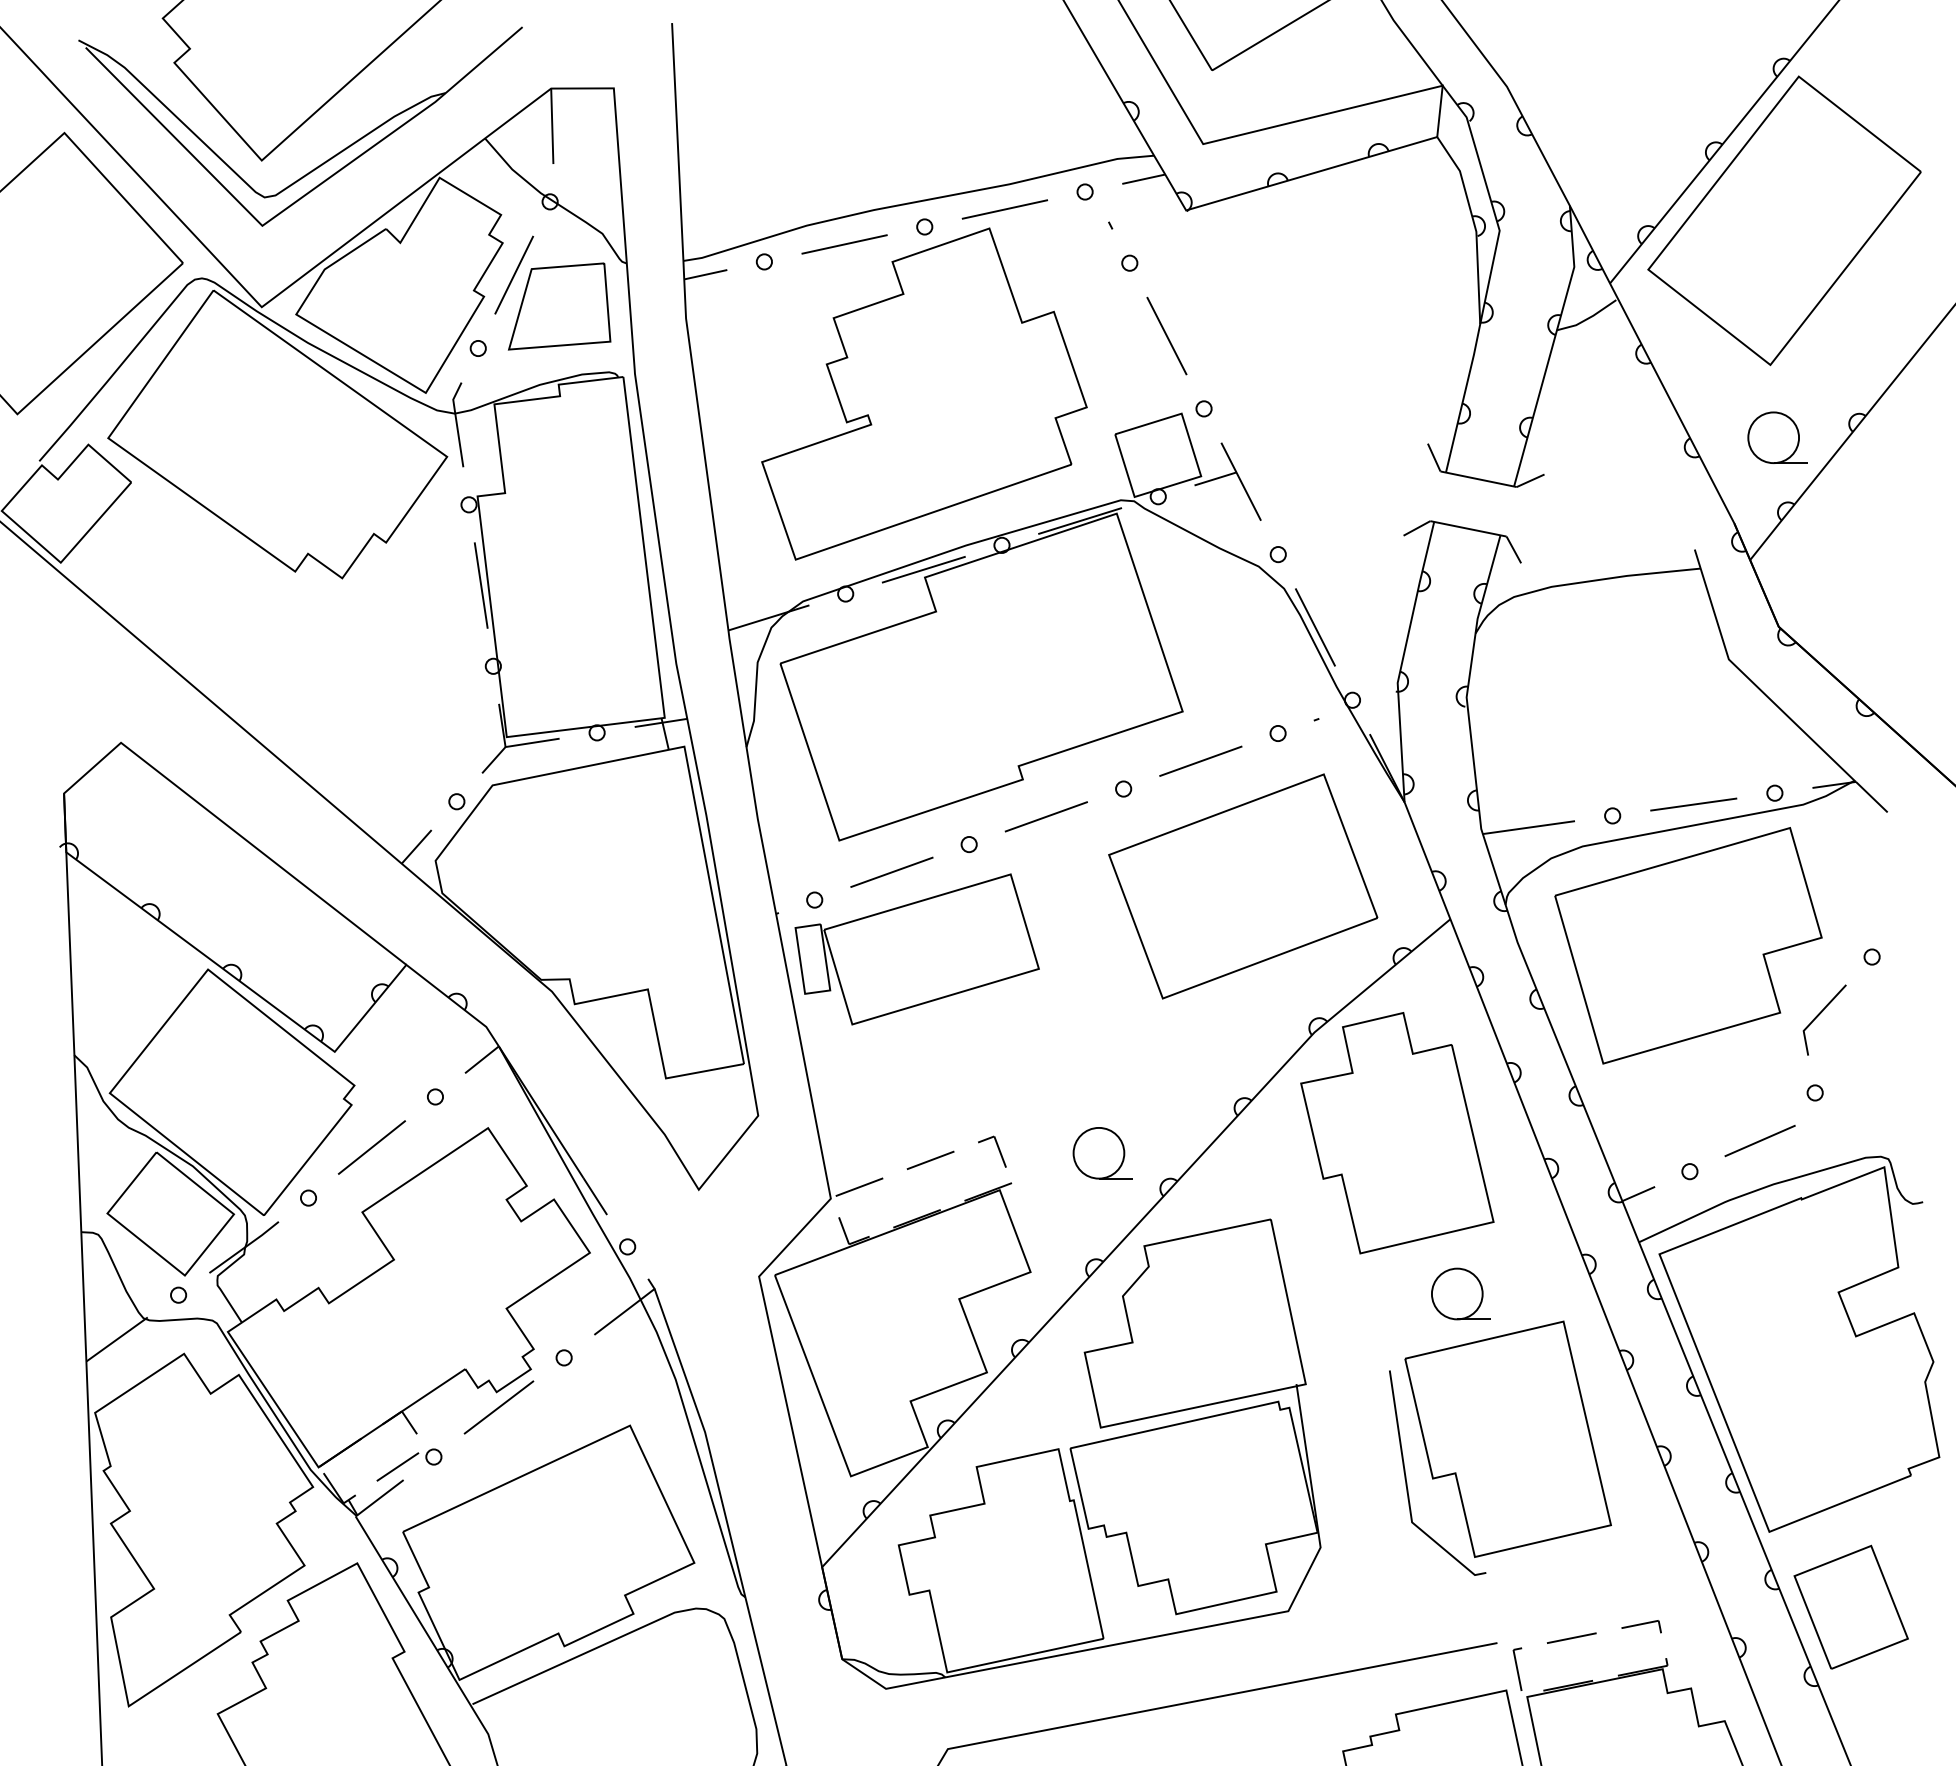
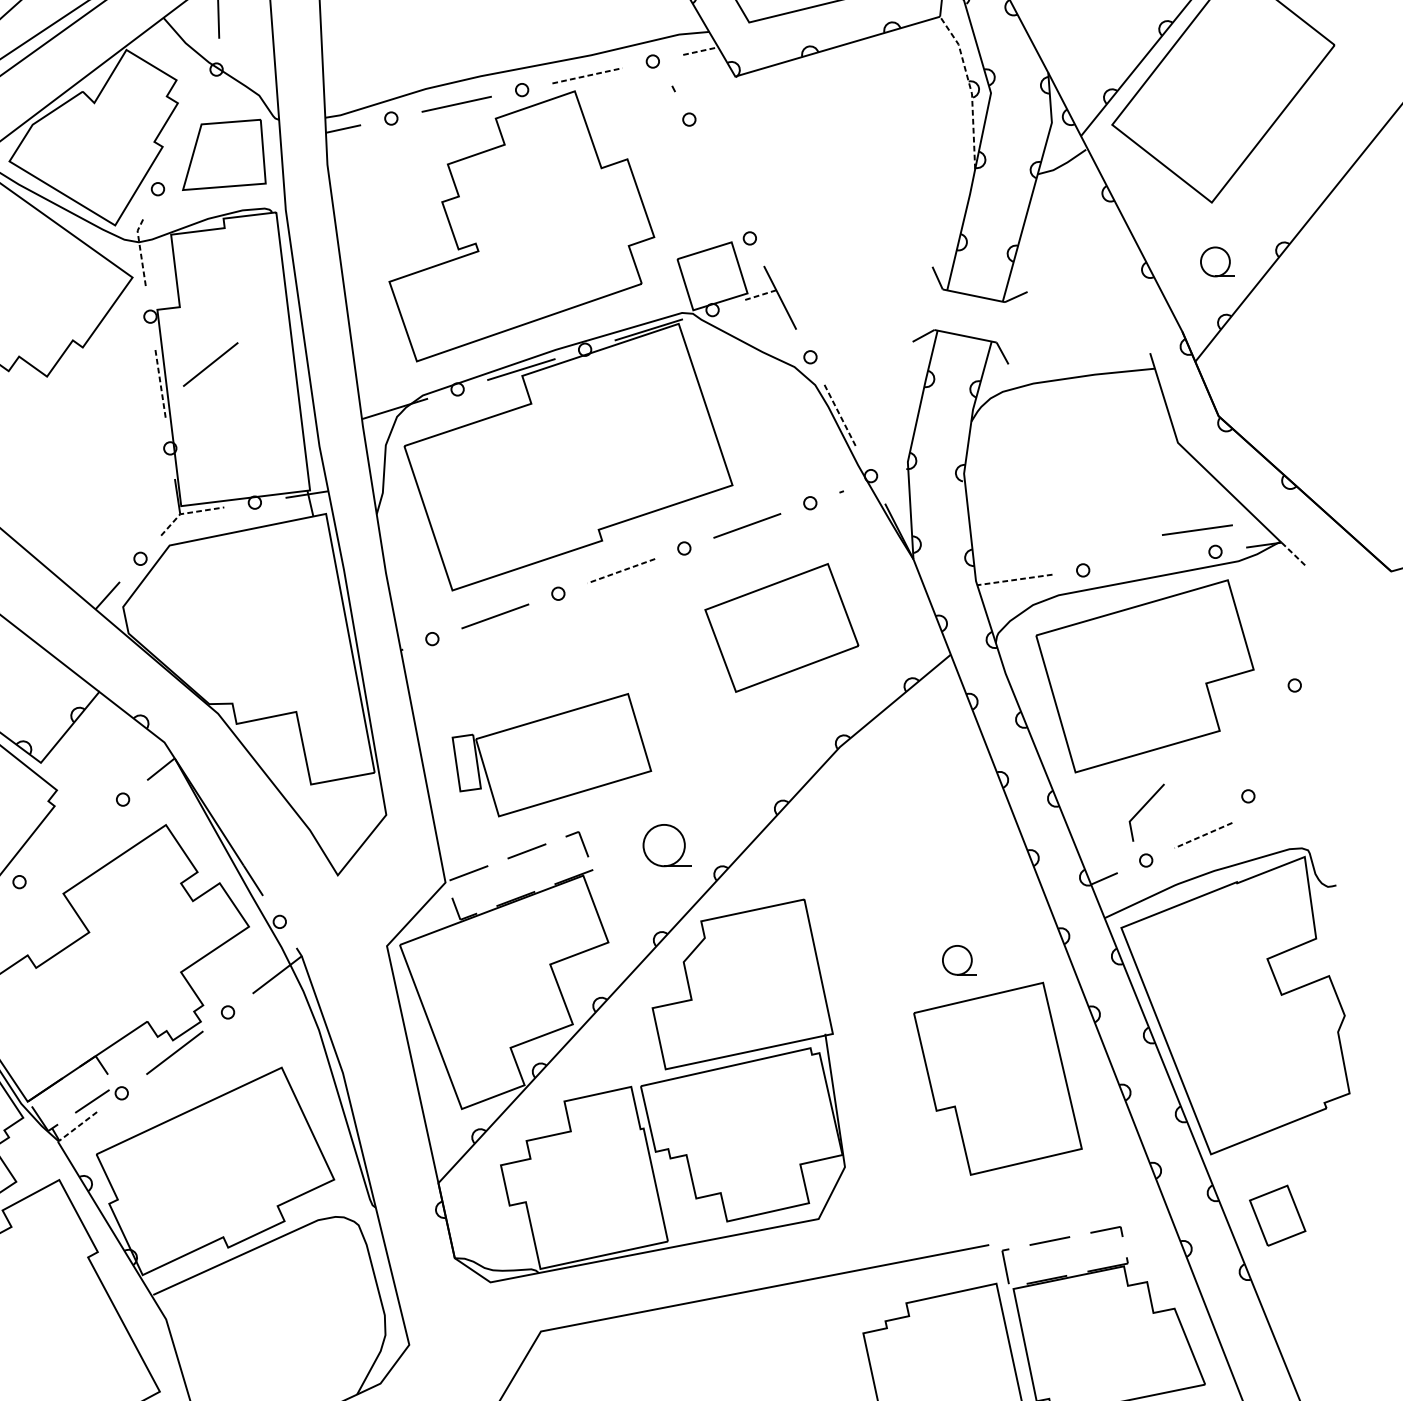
line: (1144, 179) -> (701, 51), solid -> dashed
line: (1005, 209) -> (587, 75), solid -> dashed
line: (1474, 225) -> (970, 88), solid -> dashed
line: (514, 274) -> (187, 128), removed
line: (1166, 335) -> (719, 178), removed
line: (456, 422) -> (140, 249), solid -> dashed
part: (1777, 437) -> (1217, 261), size x0.7
line: (1215, 478) -> (759, 295), solid -> dashed
line: (481, 585) -> (160, 382), solid -> dashed
line: (1315, 627) -> (840, 416), solid -> dashed
line: (514, 745) -> (187, 512), solid -> dashed
line: (1871, 797) -> (1294, 555), solid -> dashed
line: (1693, 804) -> (1197, 530), moved
line: (1045, 817) -> (620, 571), solid -> dashed
line: (1528, 827) -> (1014, 579), solid -> dashed
part: (1243, 886) -> (782, 627), size x0.7
part: (916, 949) -> (551, 755), moved
line: (1820, 1014) -> (1143, 808), moved
part: (1397, 1133) -> (907, 829), removed
line: (1760, 1140) -> (1203, 835), solid -> dashed
line: (371, 1147) -> (210, 364), moved
part: (1460, 1293) -> (959, 959), size x0.7
line: (1406, 1475) -> (915, 1108), removed
line: (378, 1499) -> (76, 1127), solid -> dashed
part: (1850, 1606) -> (1277, 1215), size x0.6

